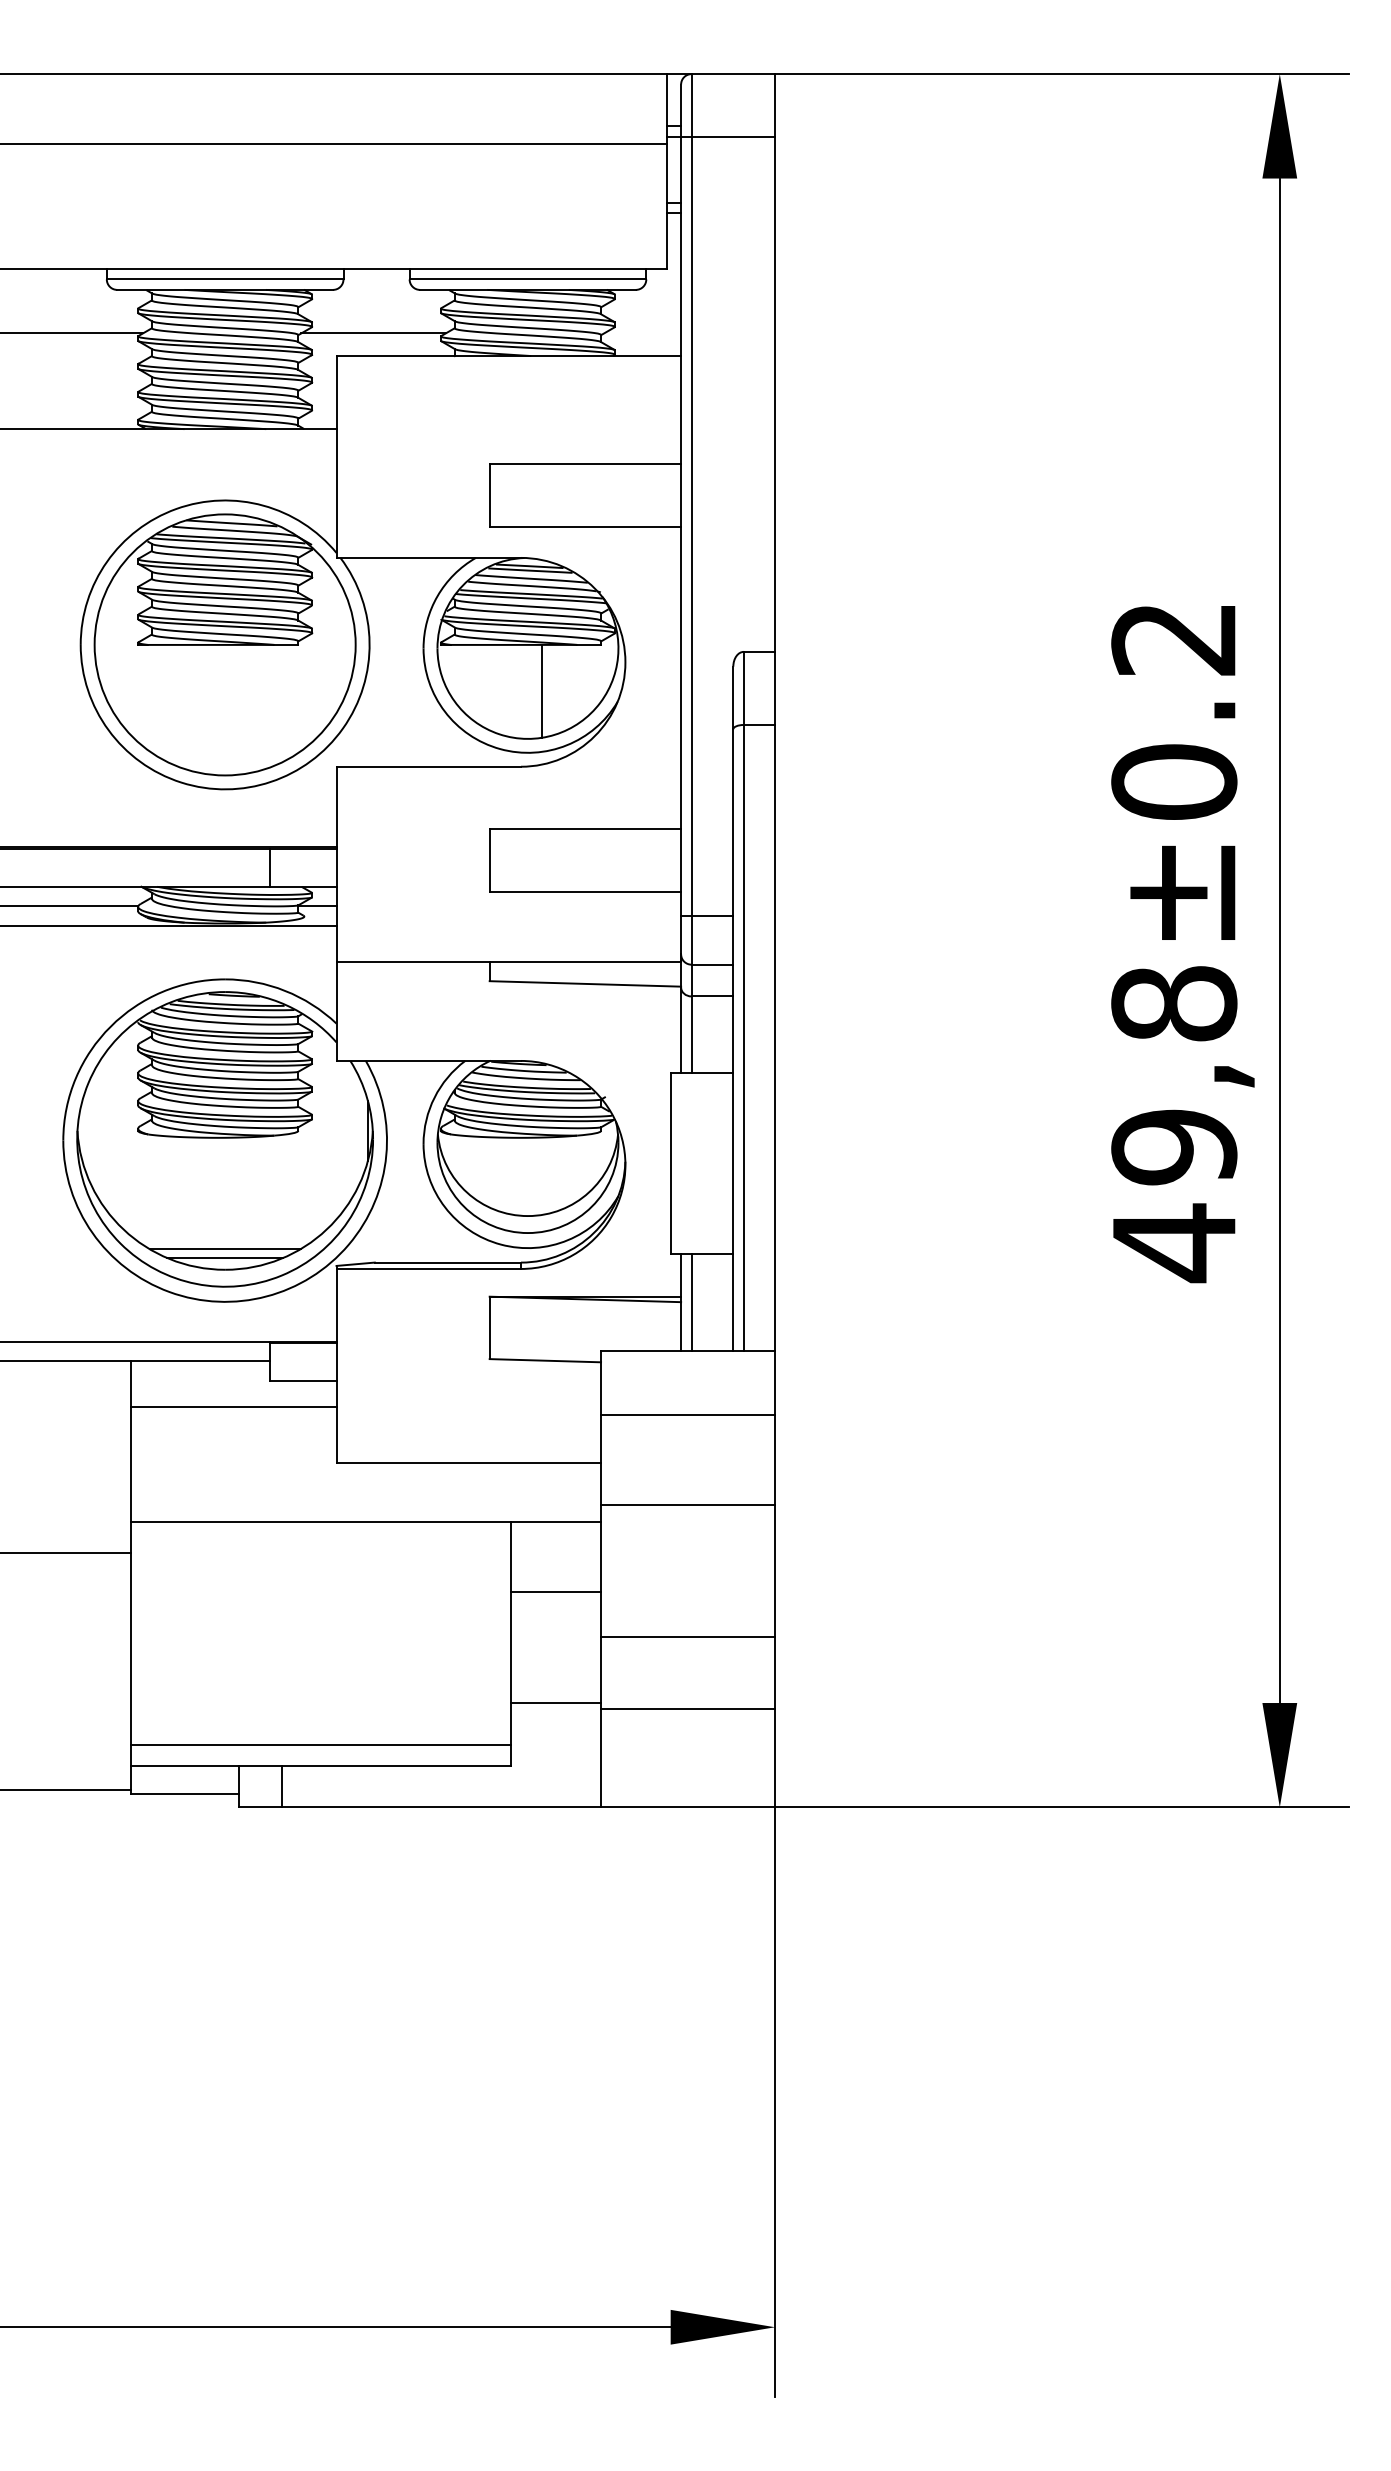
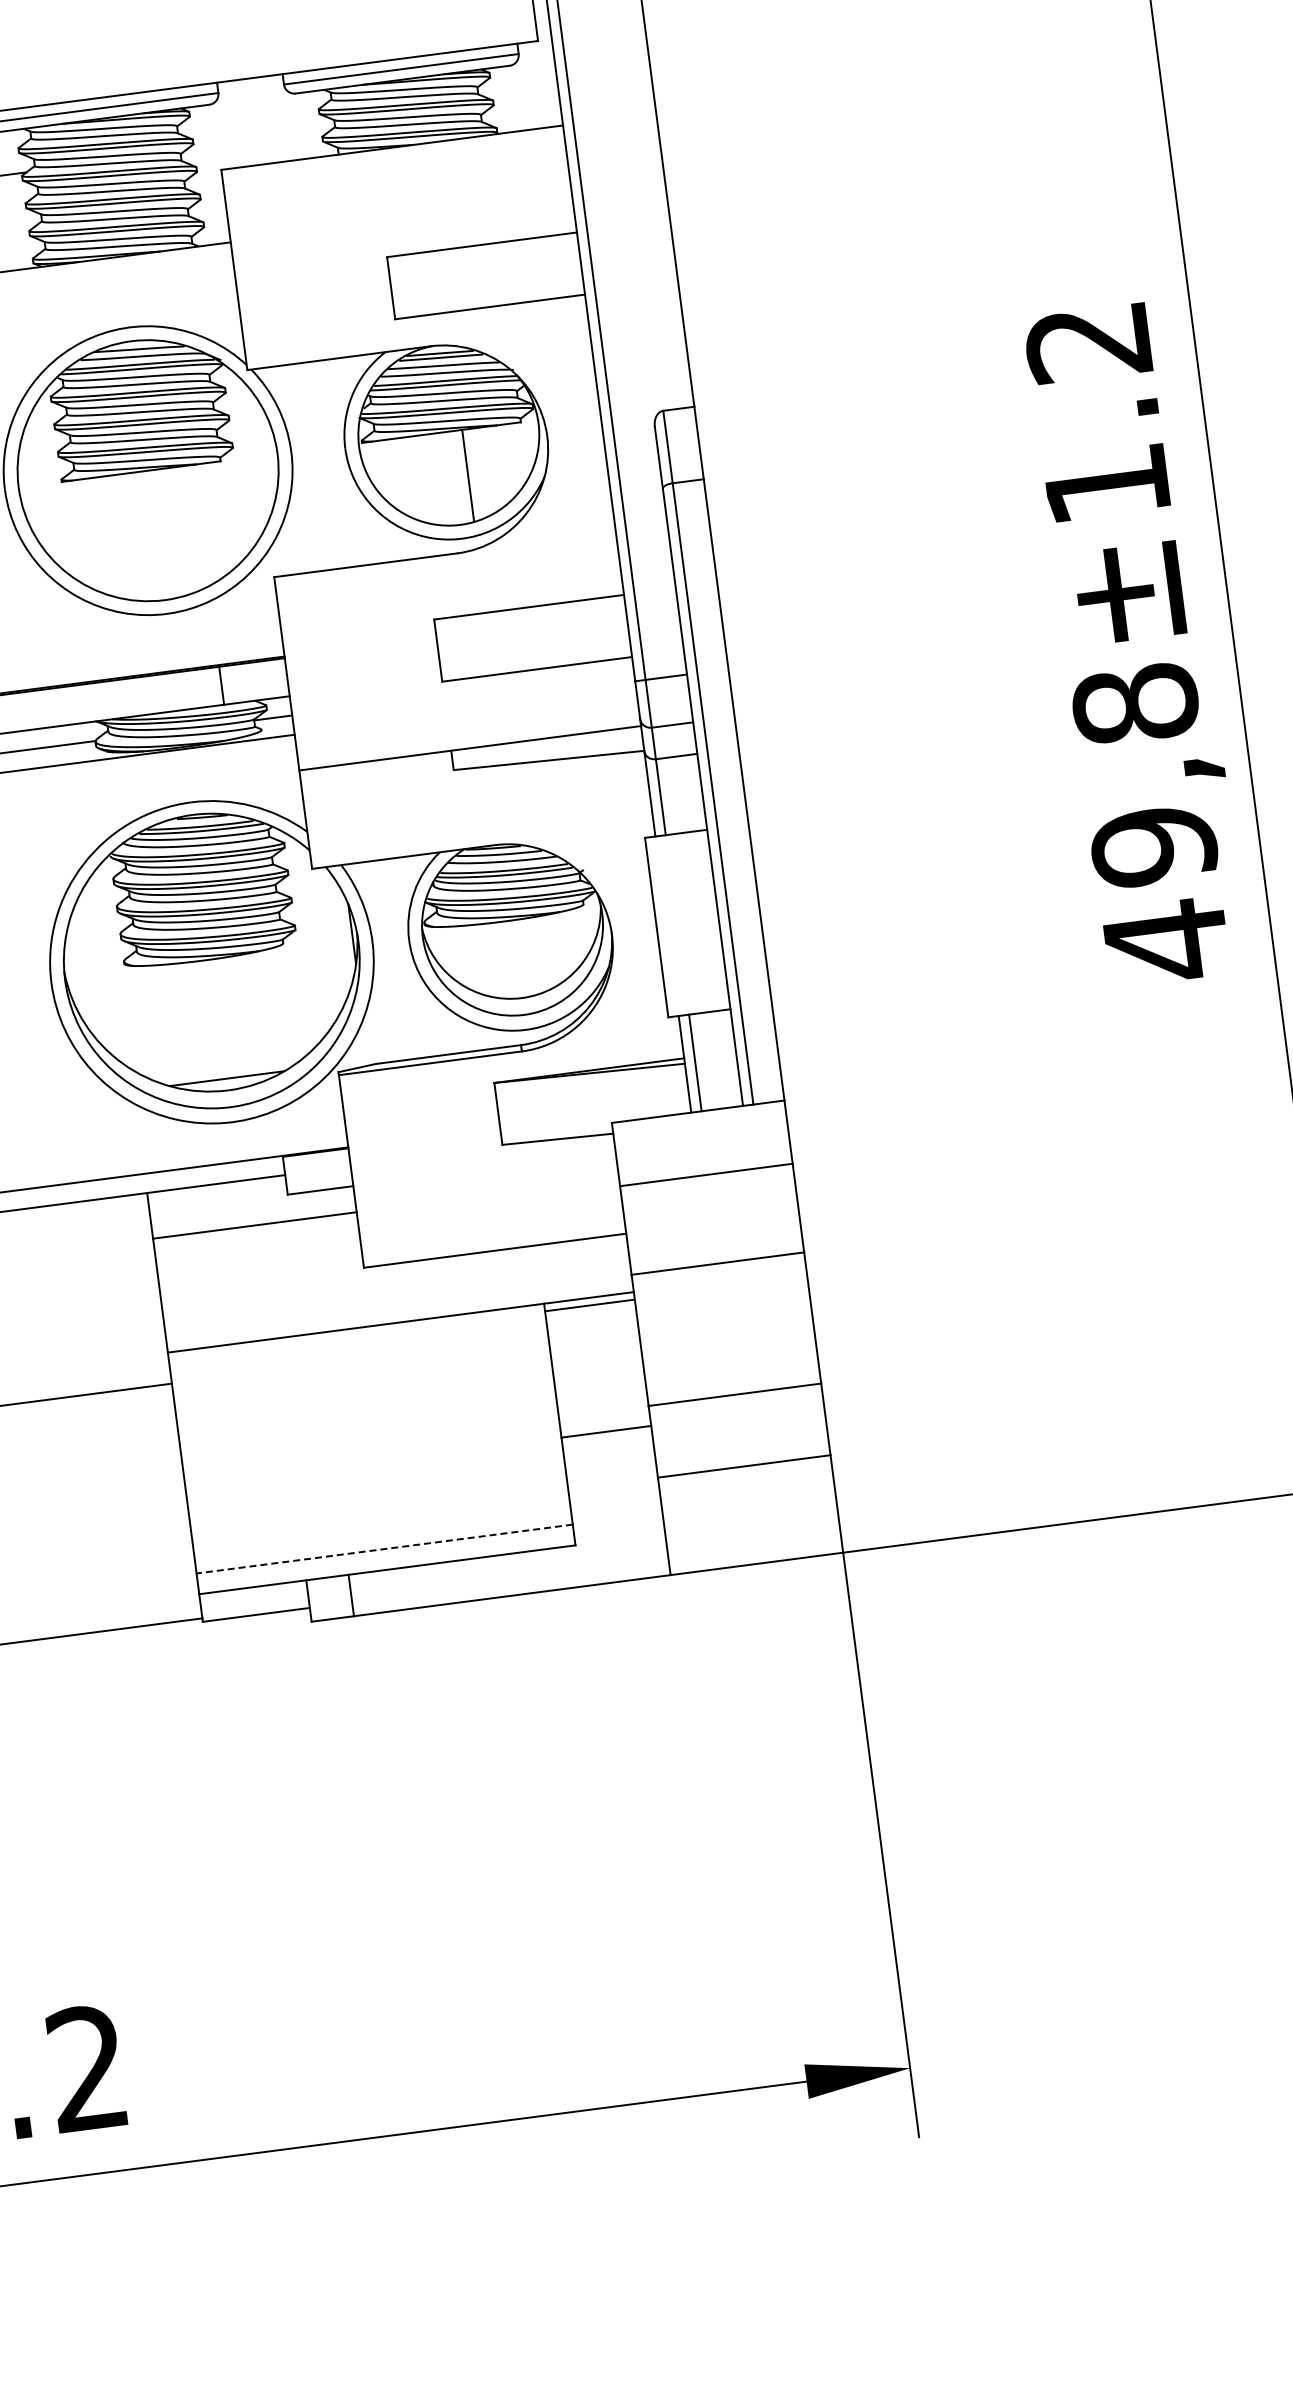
line: (373, 333) -> (255, 142), removed
text: (1174, 781) -> (1107, 483), 49,8±0.2 -> 49,8±1.2
line: (224, 1249) -> (225, 1070), removed
line: (555, 1591) -> (589, 1305), moved
line: (555, 1703) -> (606, 1432), moved
line: (320, 1744) -> (384, 1548), solid -> dashed

